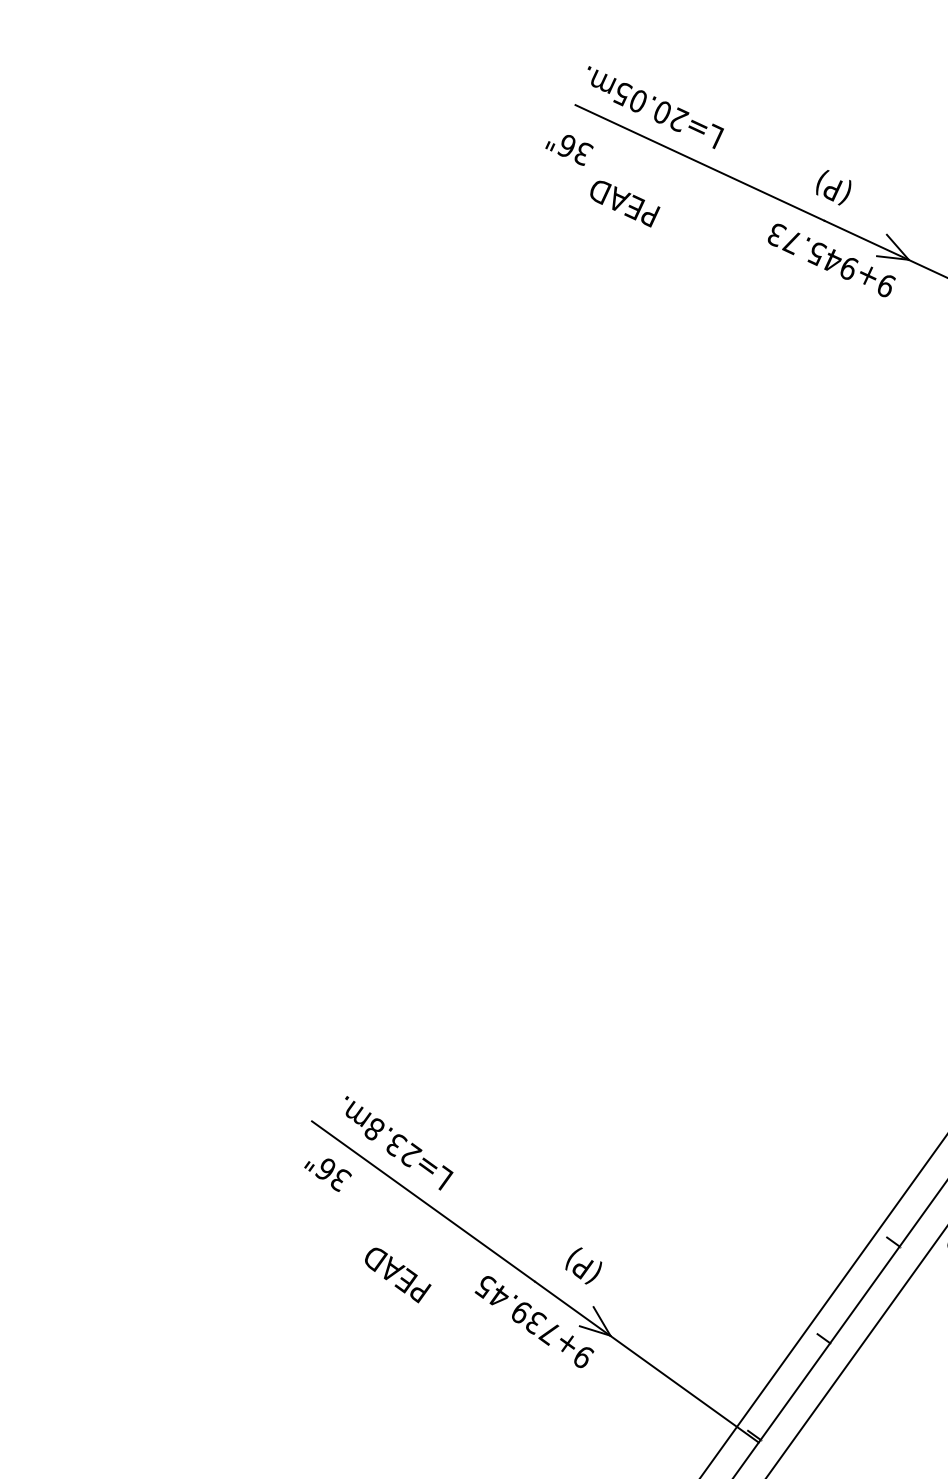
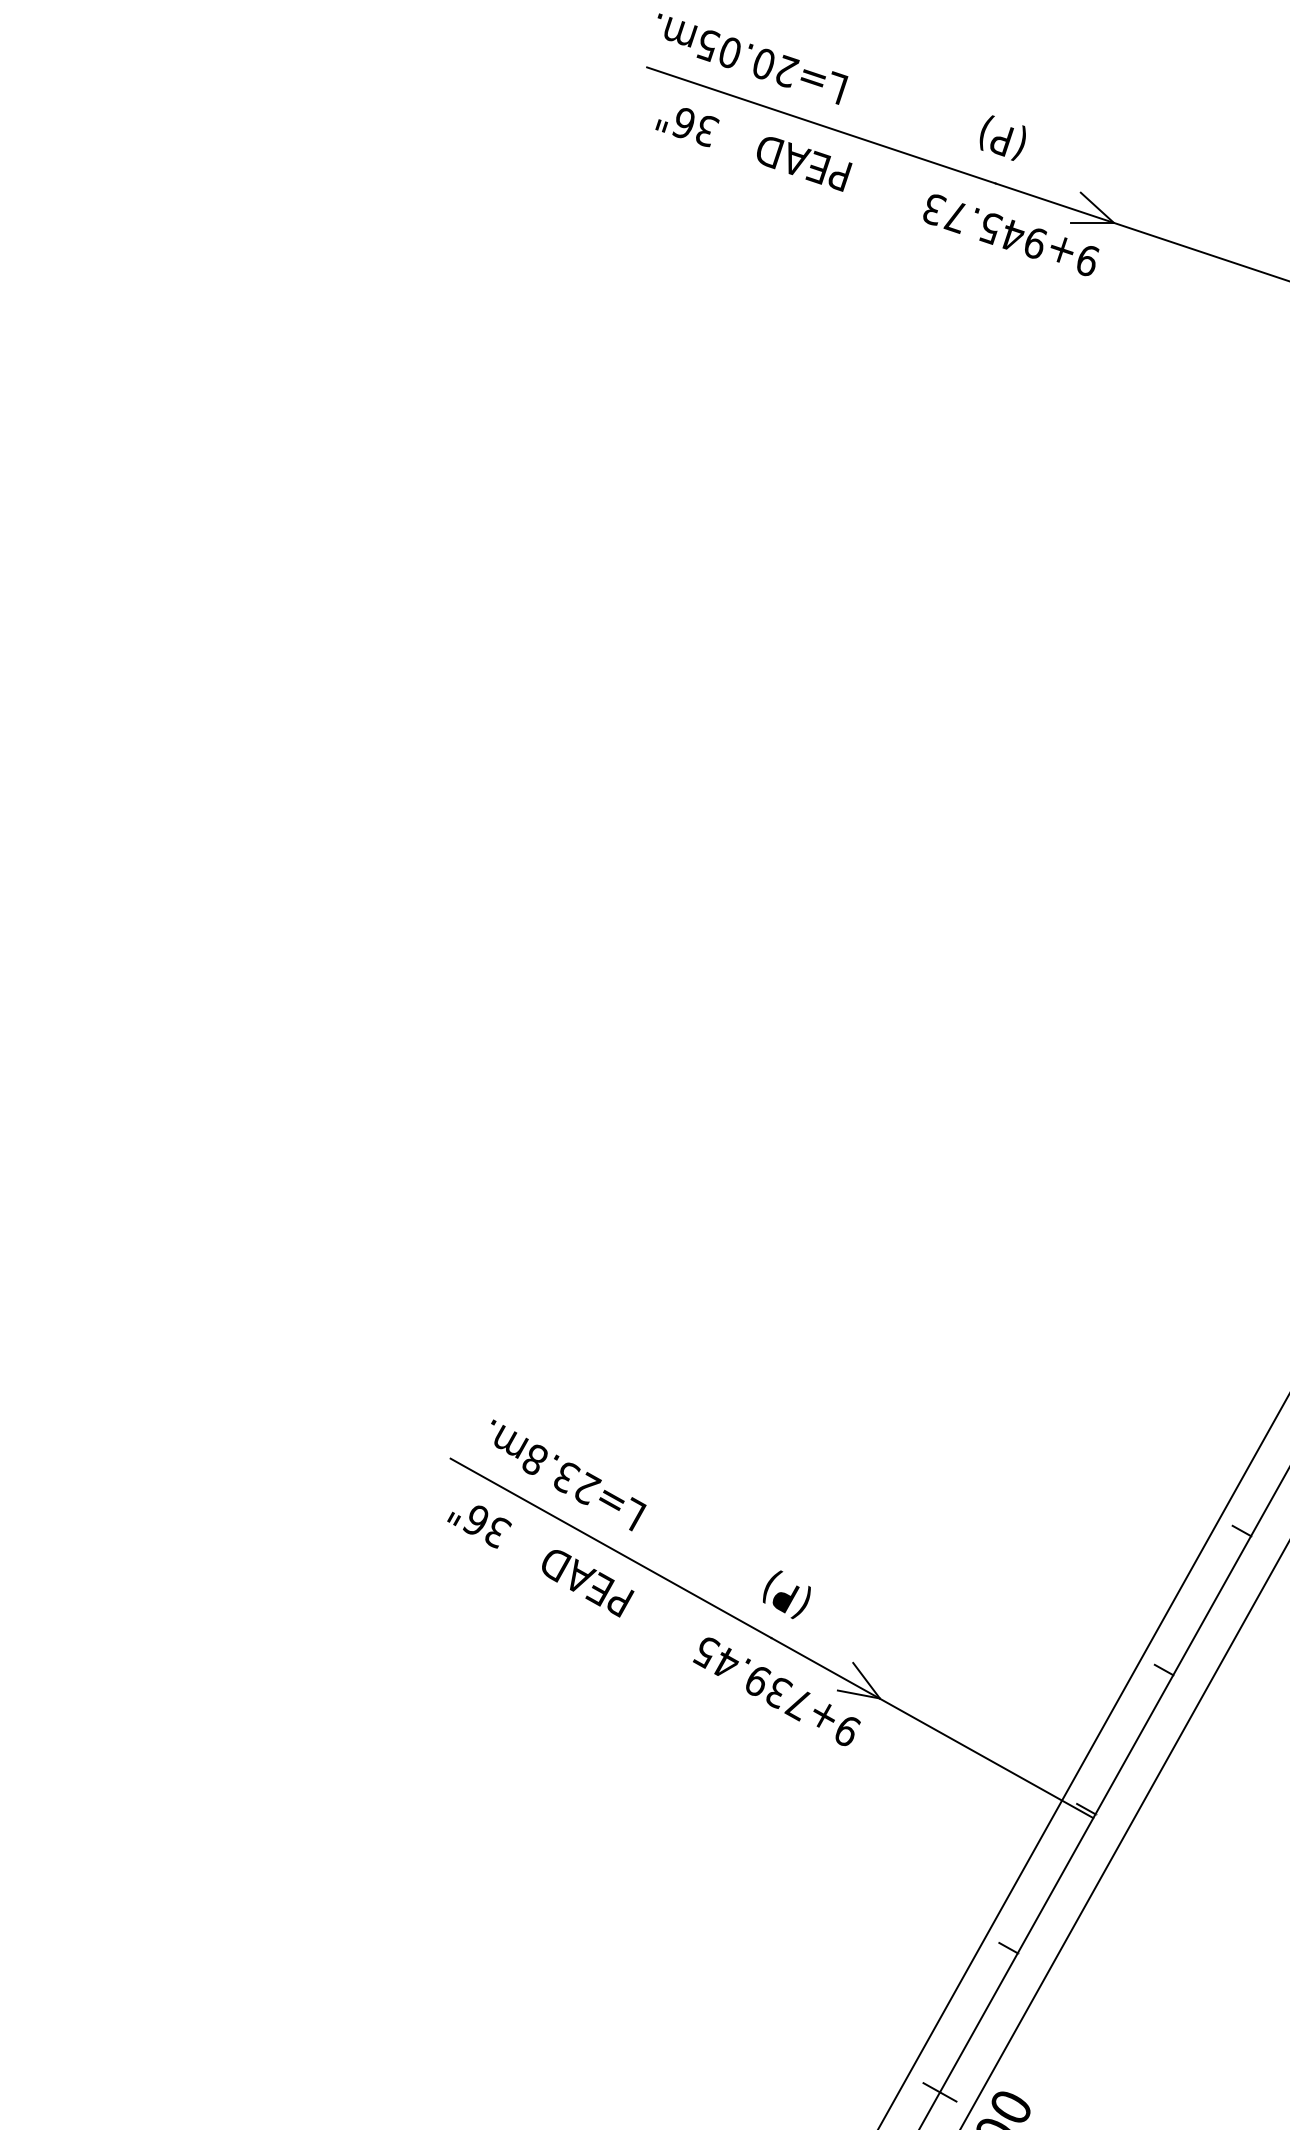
text: (569, 149) -> (687, 127), moved
text: (624, 204) -> (804, 164), moved
text: (583, 1265) -> (786, 1594), moved
text: (398, 1275) -> (588, 1583), moved

